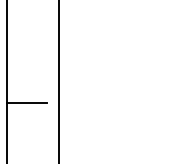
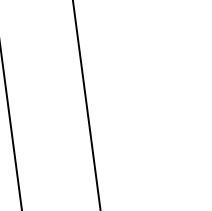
line: (26, 102) -> (40, 126), removed

